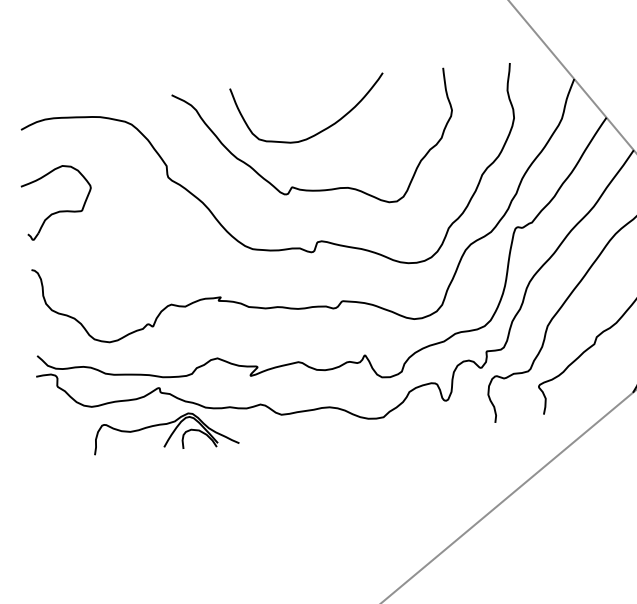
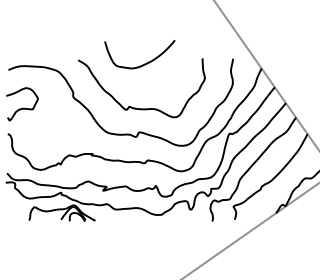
curve: (320, 129) -> (144, 63), moved

